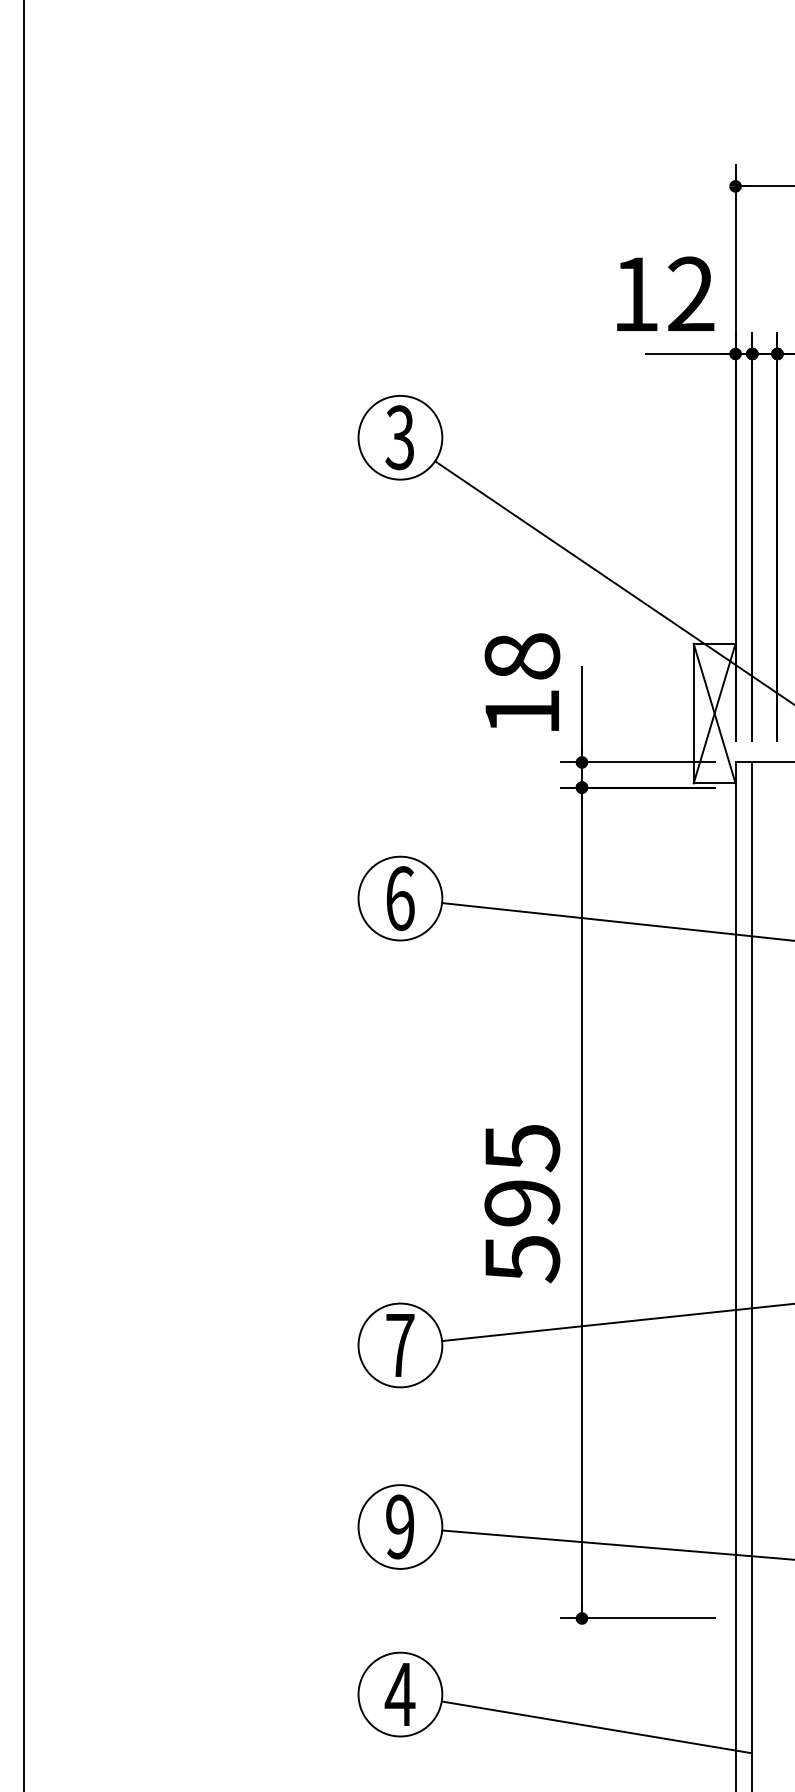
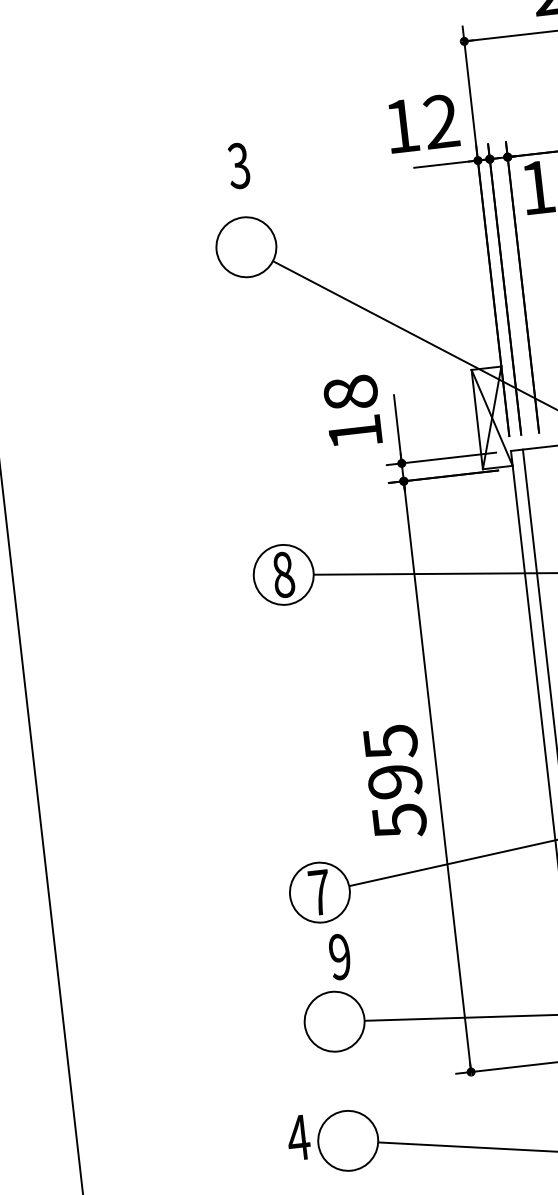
text: (399, 437) -> (238, 165), moved
text: (400, 898) -> (283, 574), 6 -> 8
text: (400, 1526) -> (340, 956), moved
text: (399, 1694) -> (298, 1137), moved

